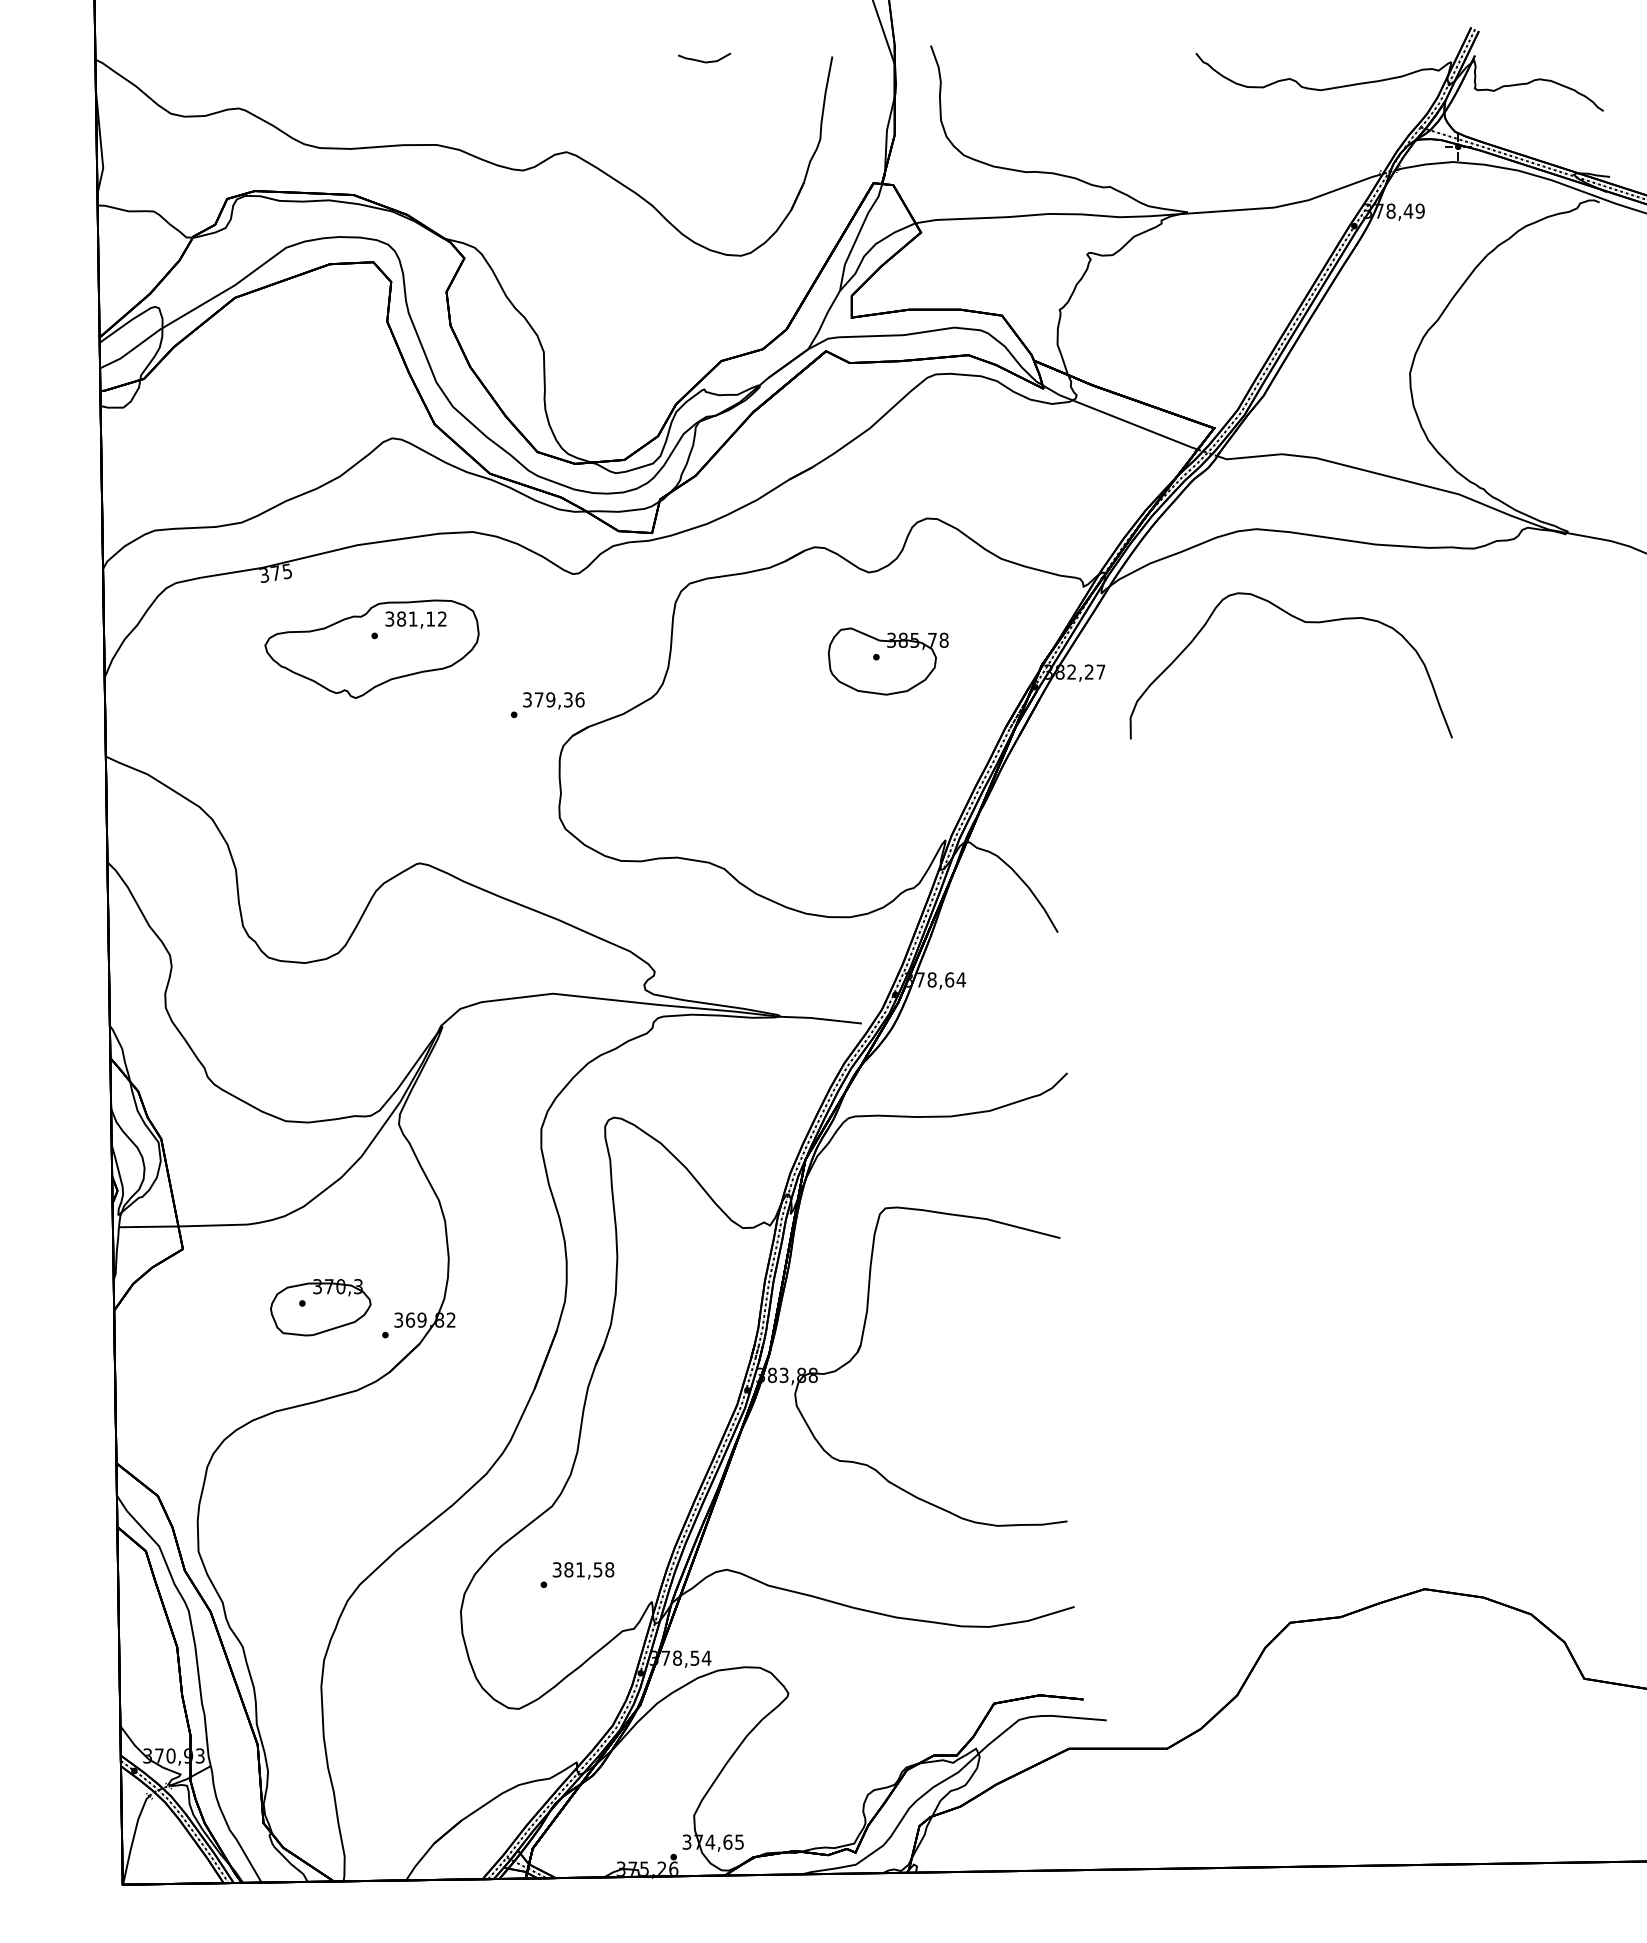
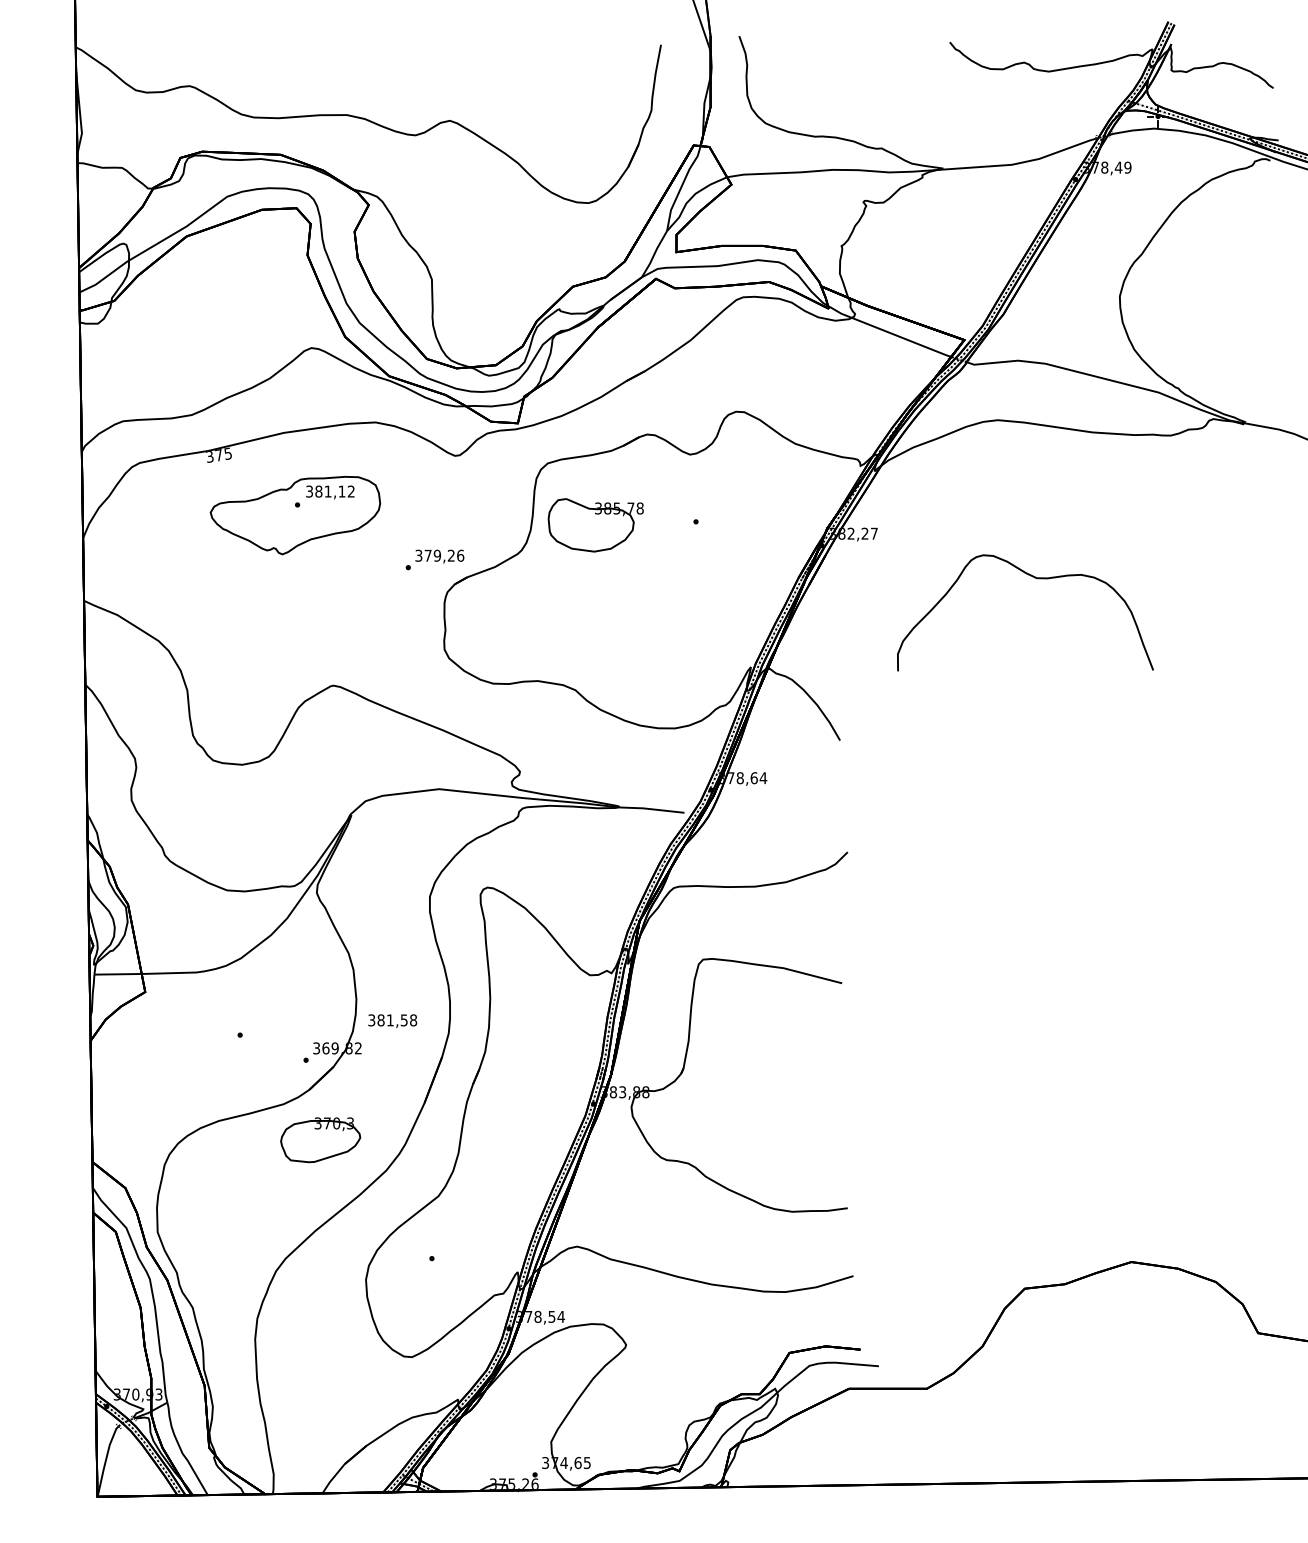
curve: (702, 60) -> (557, 47), removed
curve: (1303, 622) -> (1035, 578), moved
part: (887, 661) -> (595, 525), moved
text: (568, 699) -> (451, 555), 379,36 -> 379,26
part: (320, 1307) -> (320, 1140), moved
text: (583, 1570) -> (392, 1020), moved

